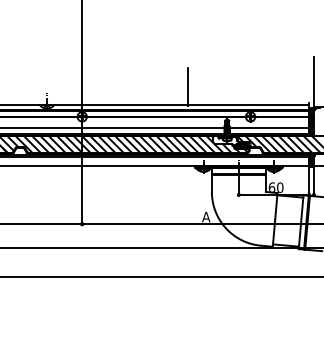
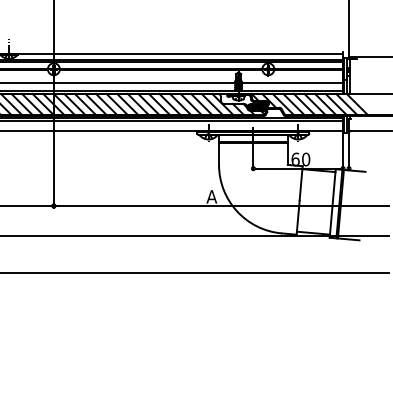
line: (187, 86) -> (187, 30), removed

